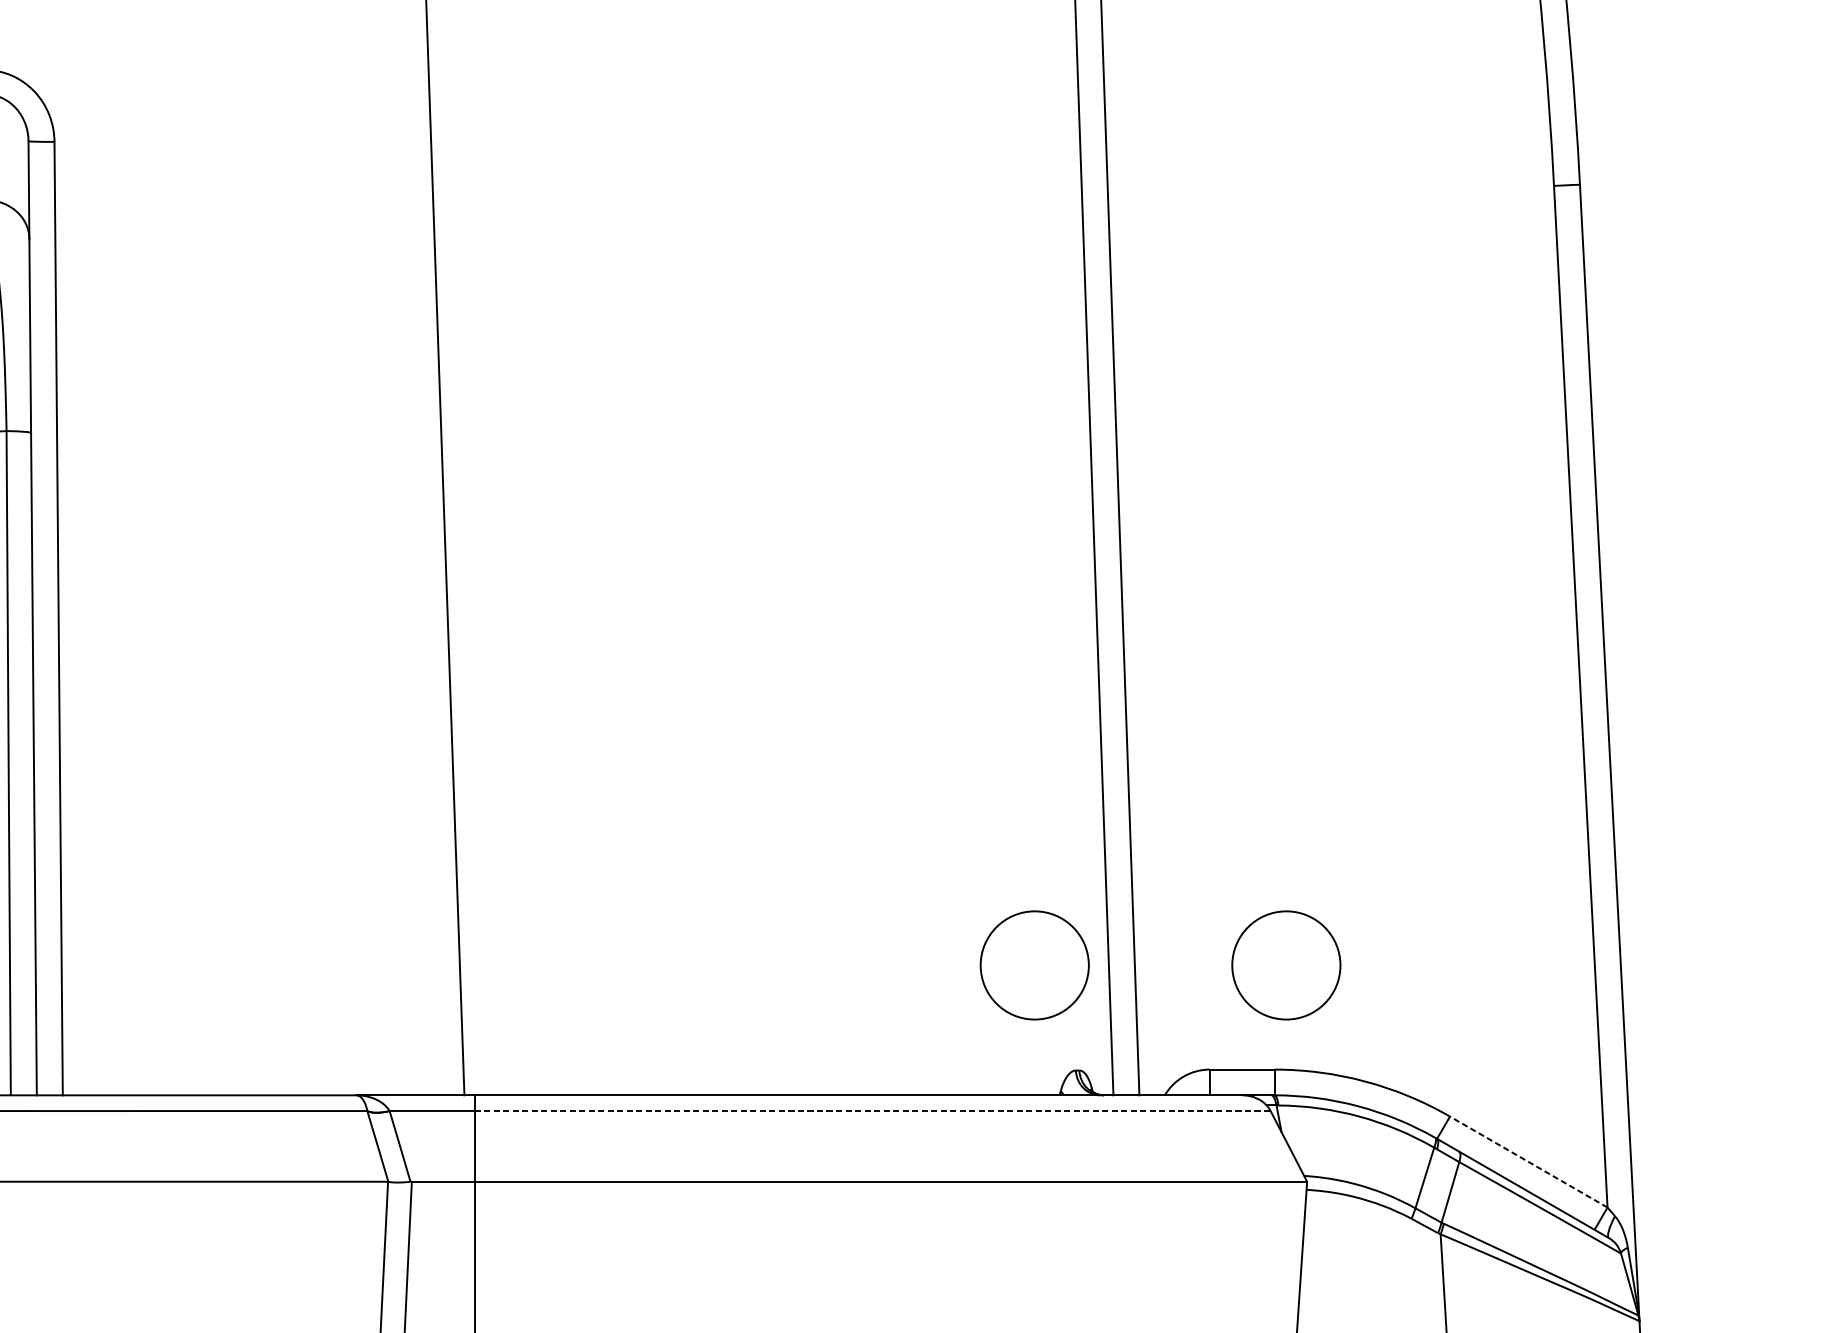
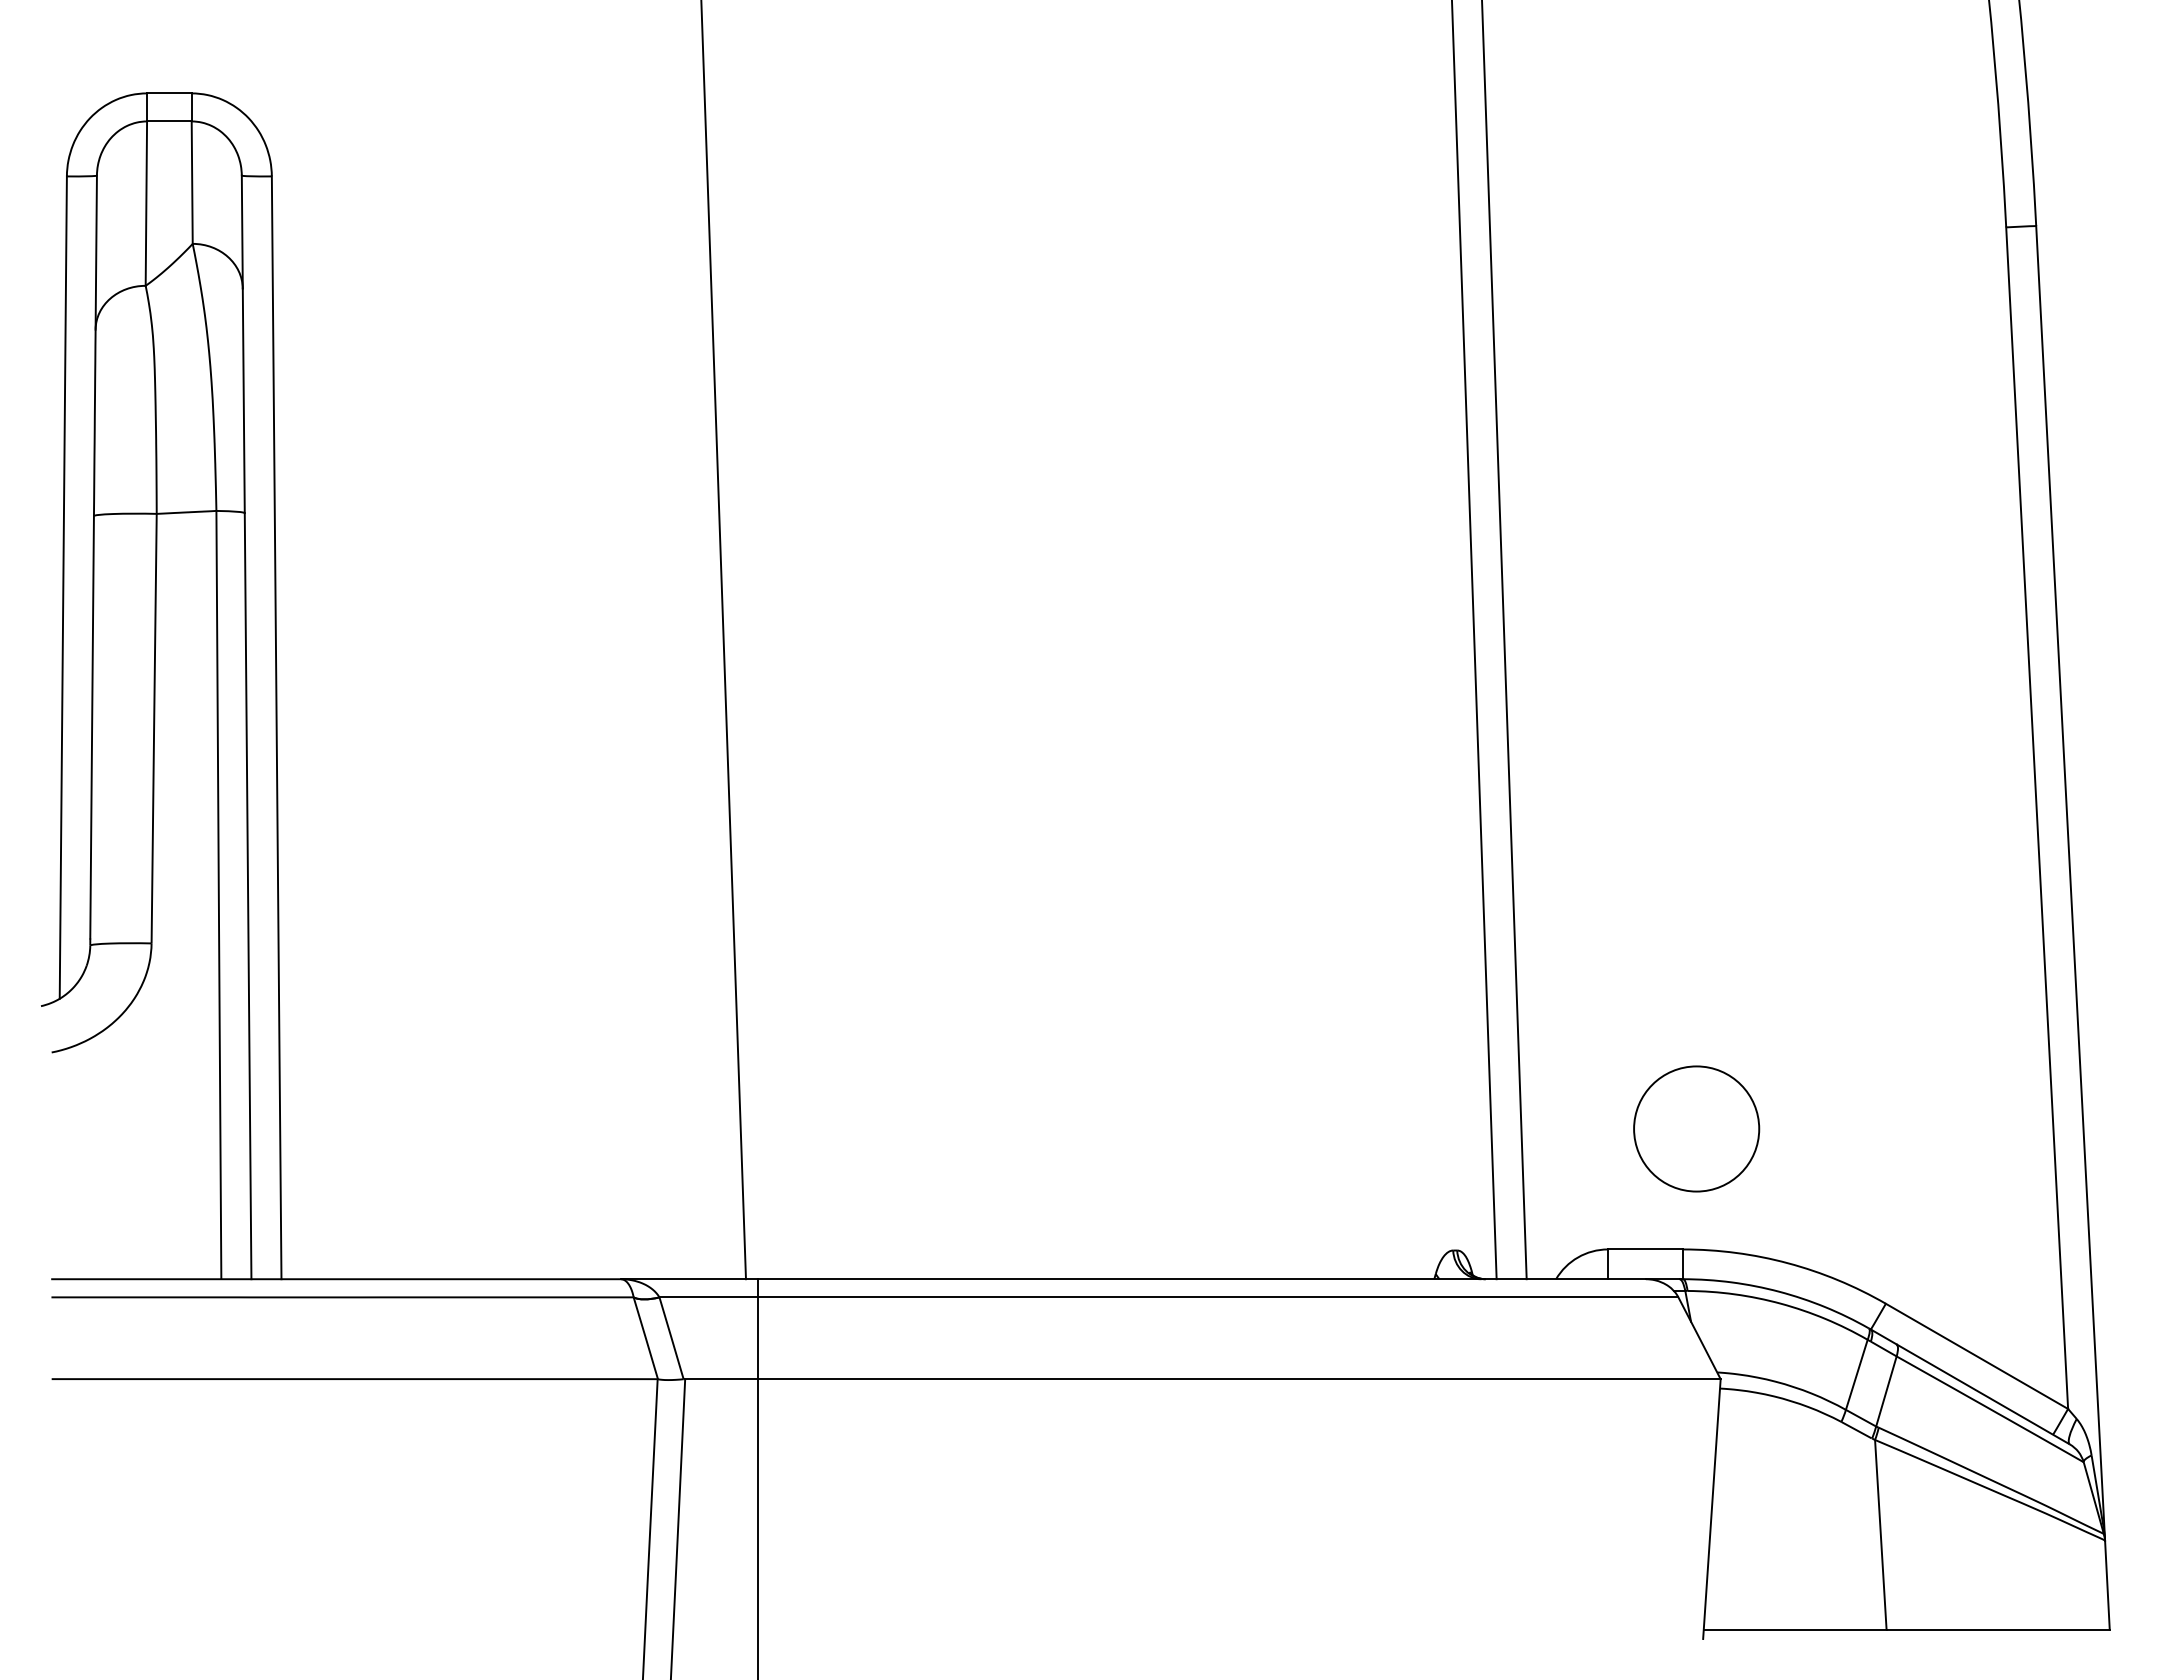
circle: (1034, 965) -> (1405, 1128), removed
line: (872, 1111) -> (1218, 1297), dashed -> solid
line: (1528, 1162) -> (1976, 1356), dashed -> solid

